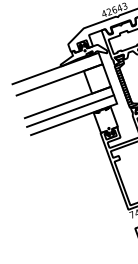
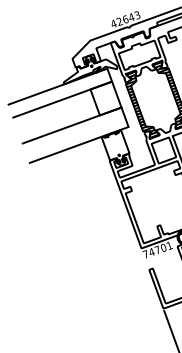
line: (70, 111) -> (75, 135), removed

